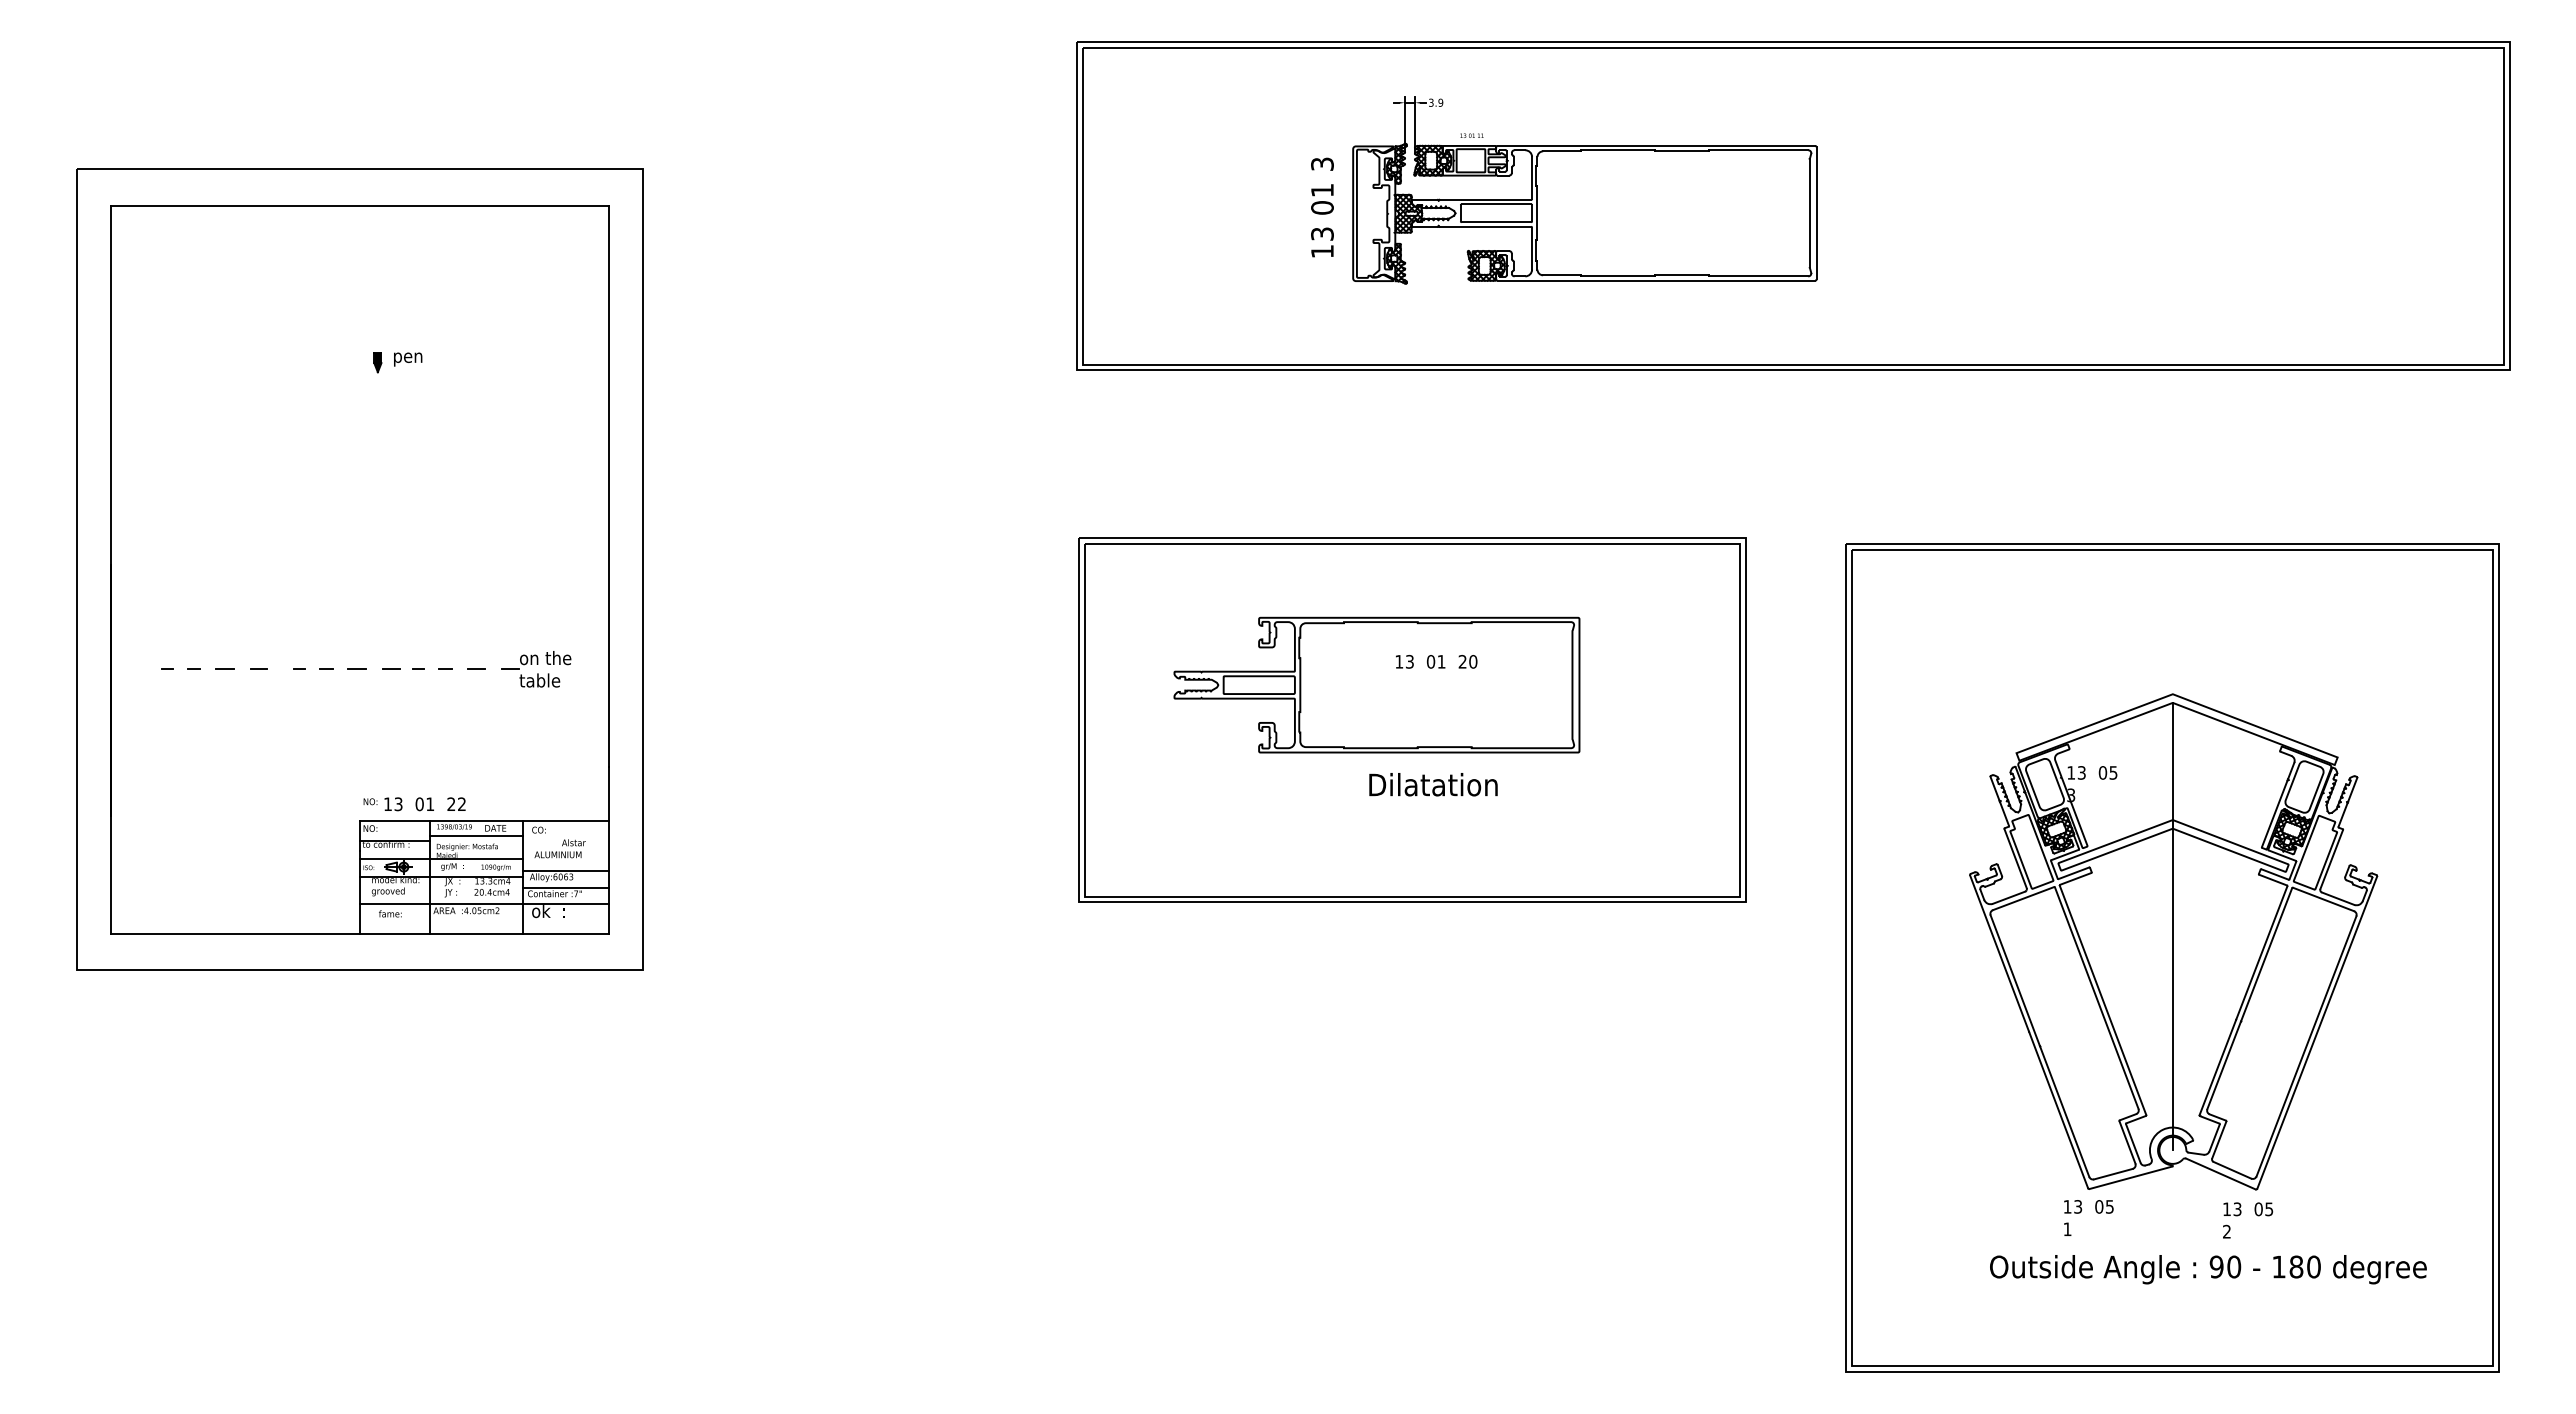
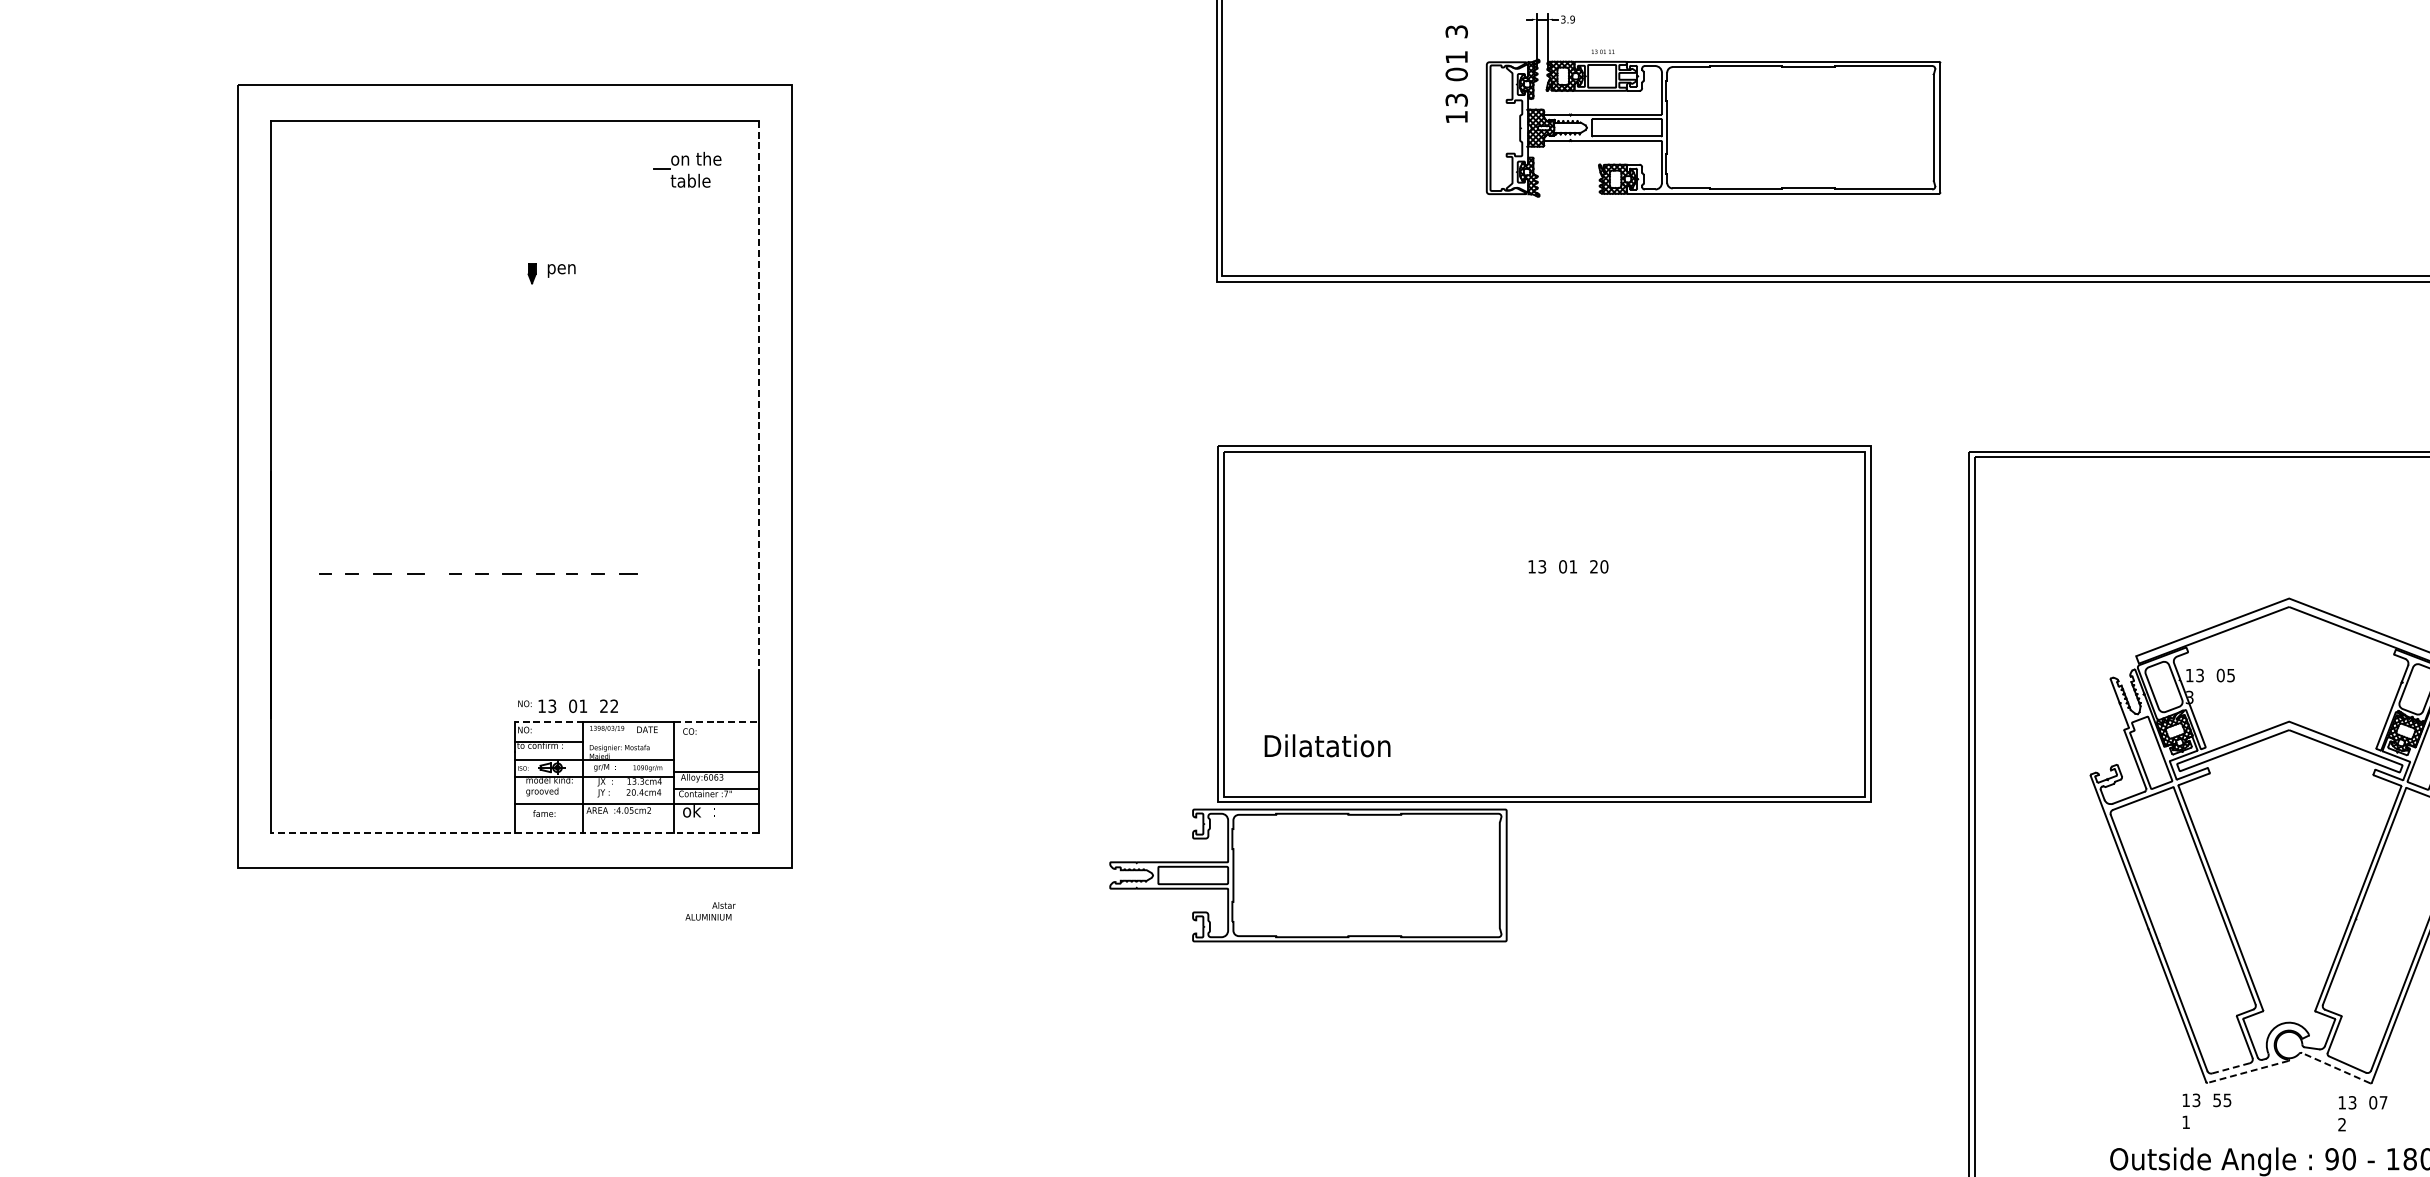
text: (1322, 207) -> (1456, 74), moved
line: (609, 487) -> (758, 396), solid -> dashed
part: (536, 669) -> (687, 170), moved
part: (1376, 684) -> (1307, 874), moved
text: (1433, 784) -> (1327, 745), moved
line: (394, 820) -> (548, 722), solid -> dashed
line: (566, 820) -> (716, 722), solid -> dashed
line: (476, 836) -> (628, 737), removed
text: (559, 848) -> (709, 911), moved
line: (2172, 926) -> (2288, 825), removed
line: (359, 934) -> (514, 833), solid -> dashed
line: (2220, 1173) -> (2335, 1067), solid -> dashed
line: (2113, 1174) -> (2231, 1068), solid -> dashed
line: (2130, 1177) -> (2247, 1071), solid -> dashed
text: (2099, 1206) -> (2217, 1099), 05 -> 55
text: (2269, 1209) -> (2383, 1102), 05 -> 07

